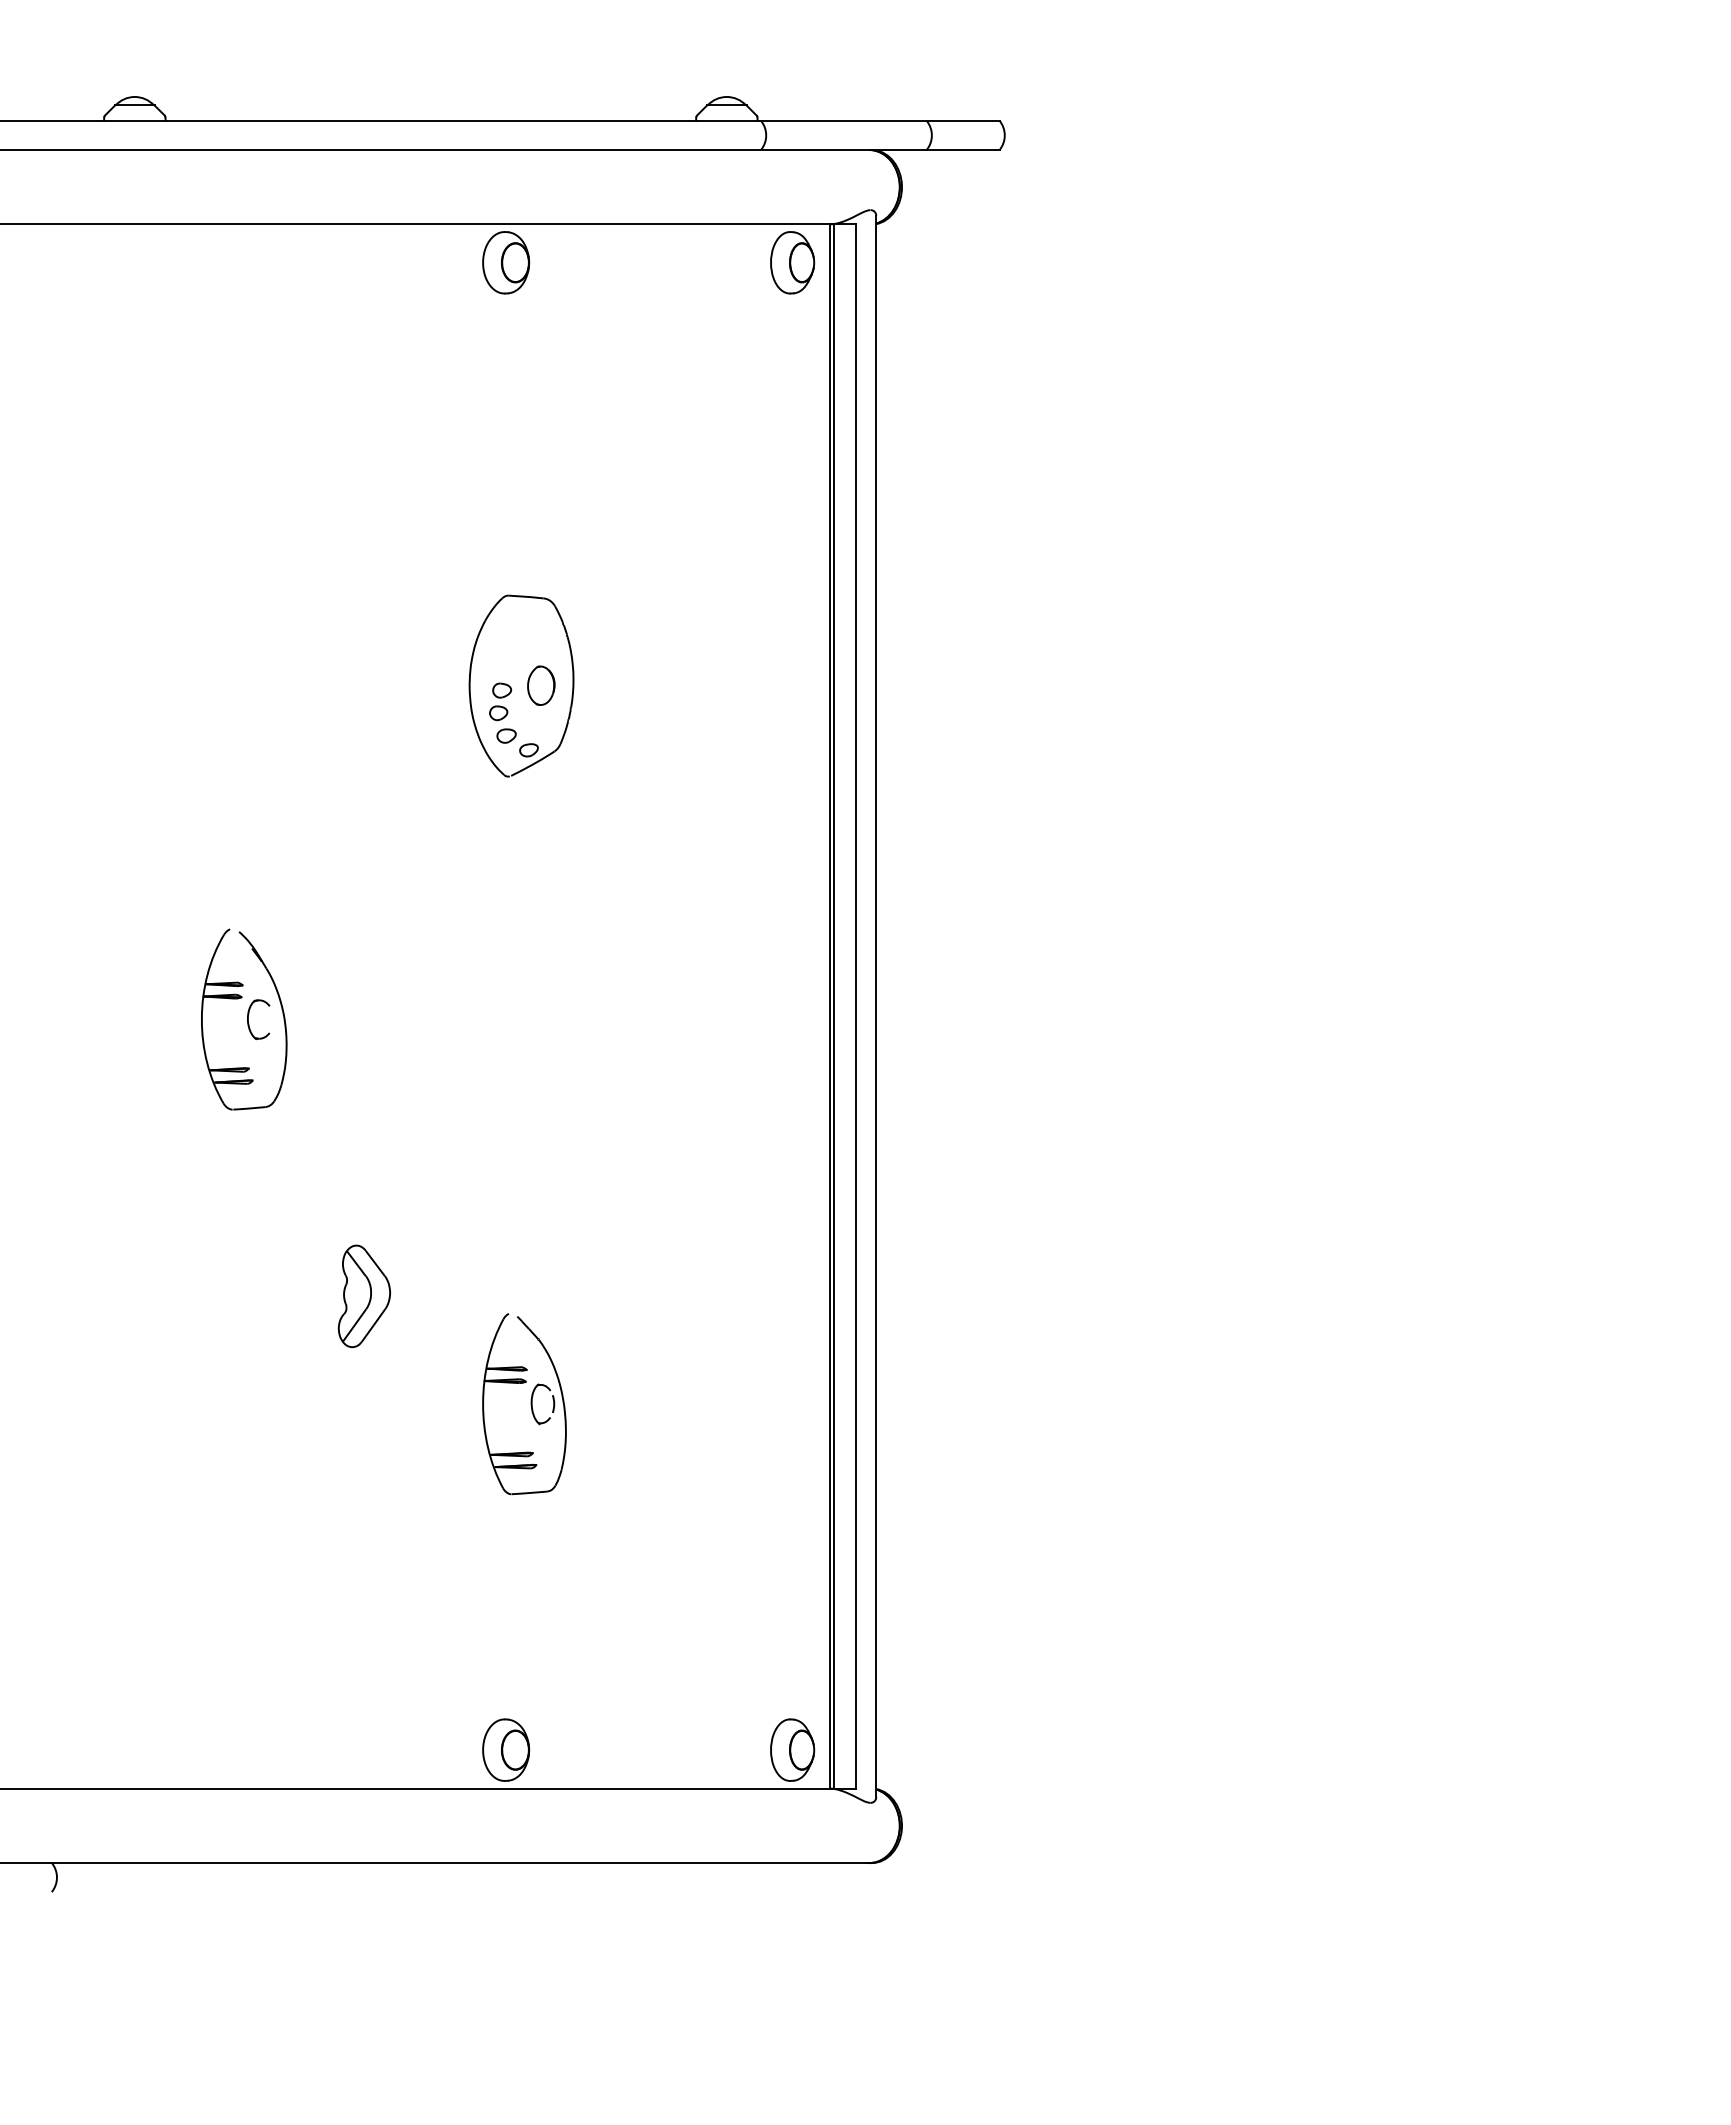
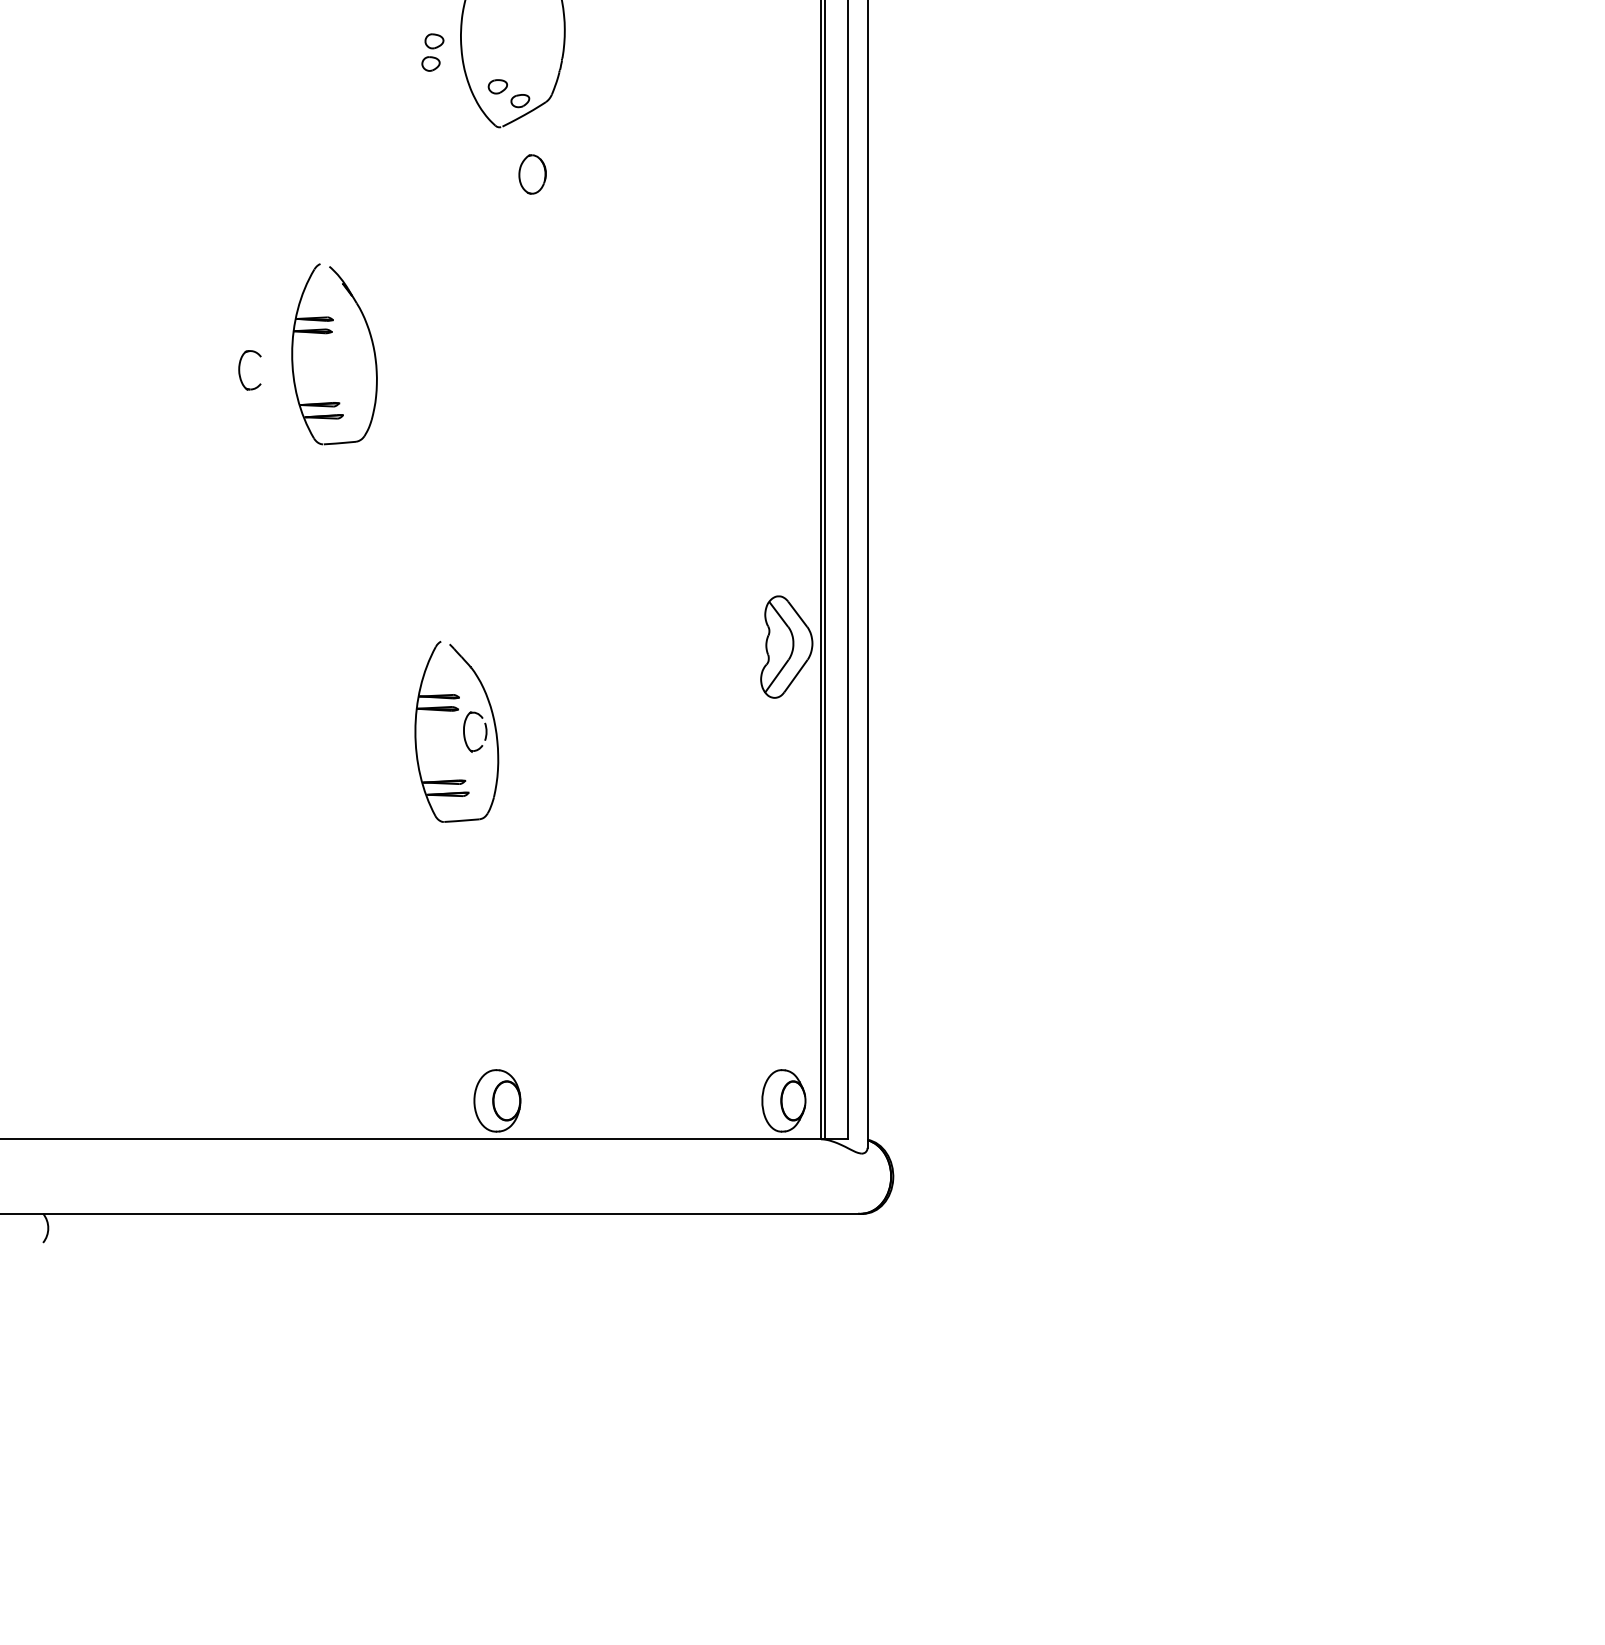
part: (541, 685) -> (532, 174), moved
part: (500, 701) -> (432, 52), moved
part: (238, 999) -> (328, 334), moved
part: (363, 1296) -> (785, 647), moved
part: (524, 1404) -> (456, 732), moved

